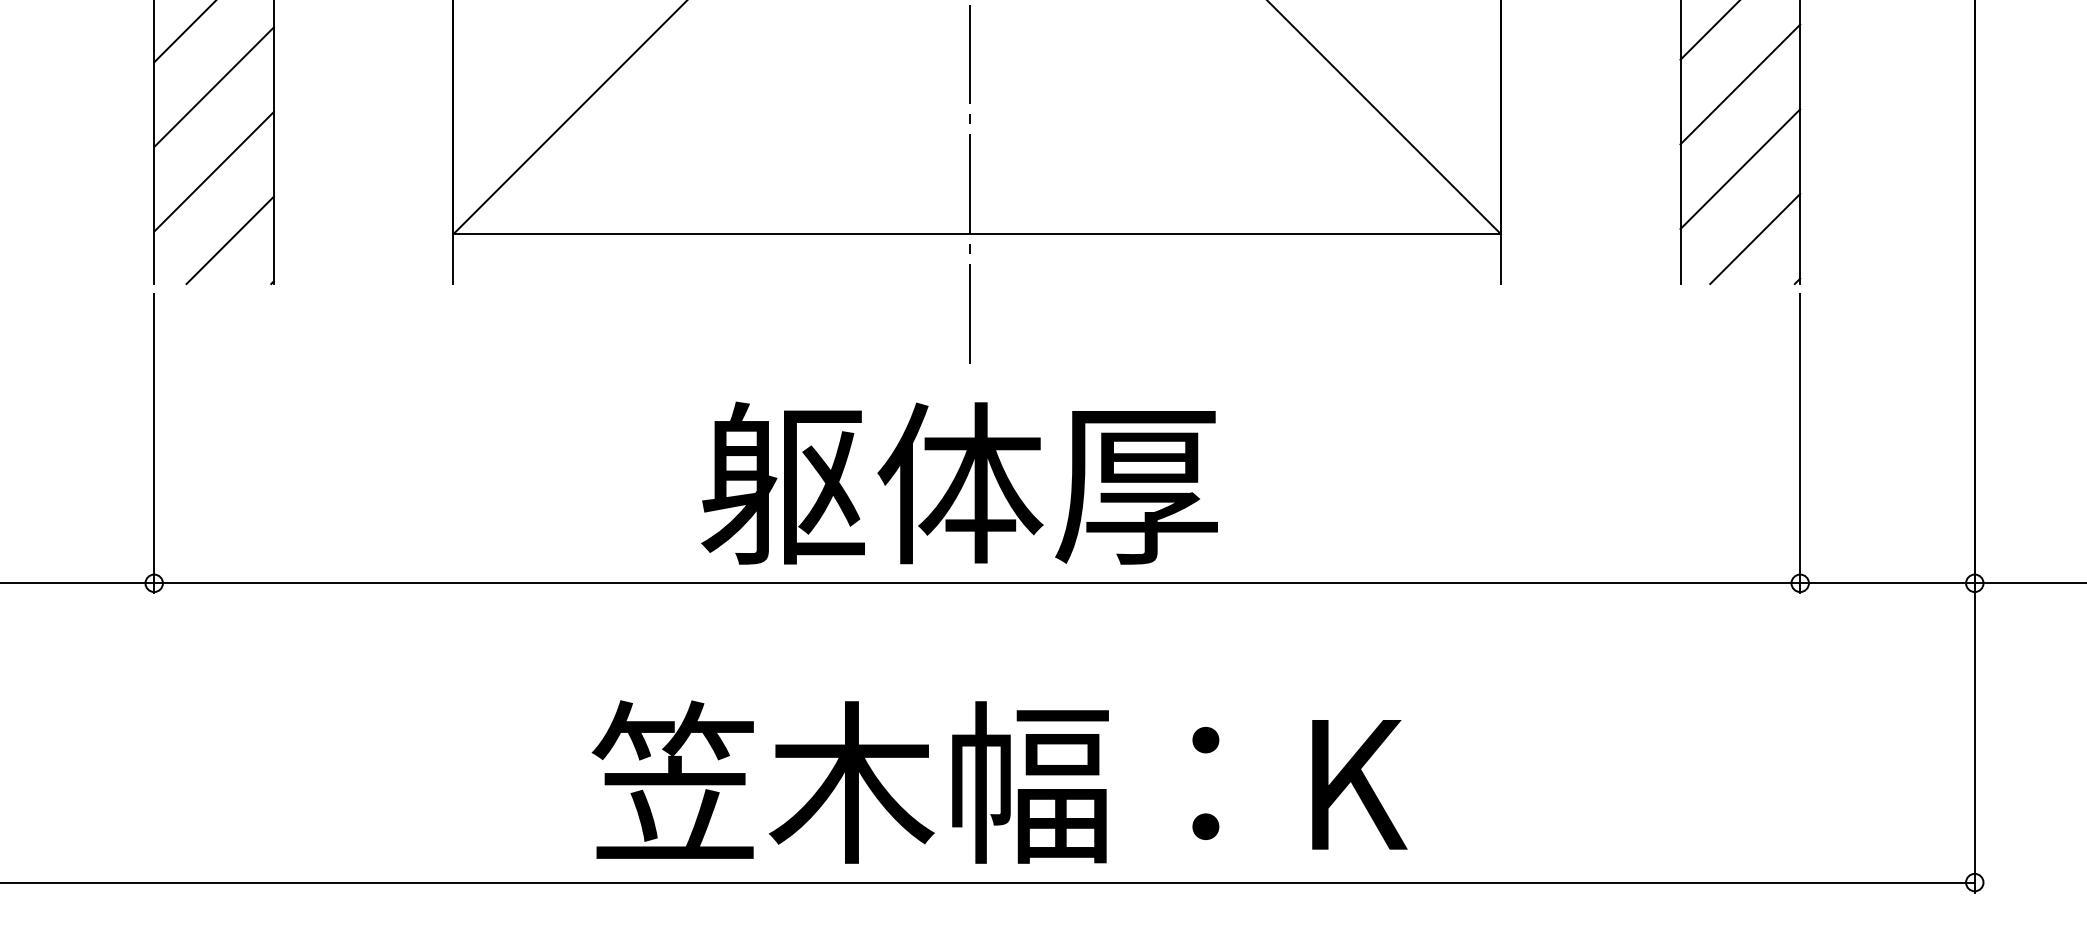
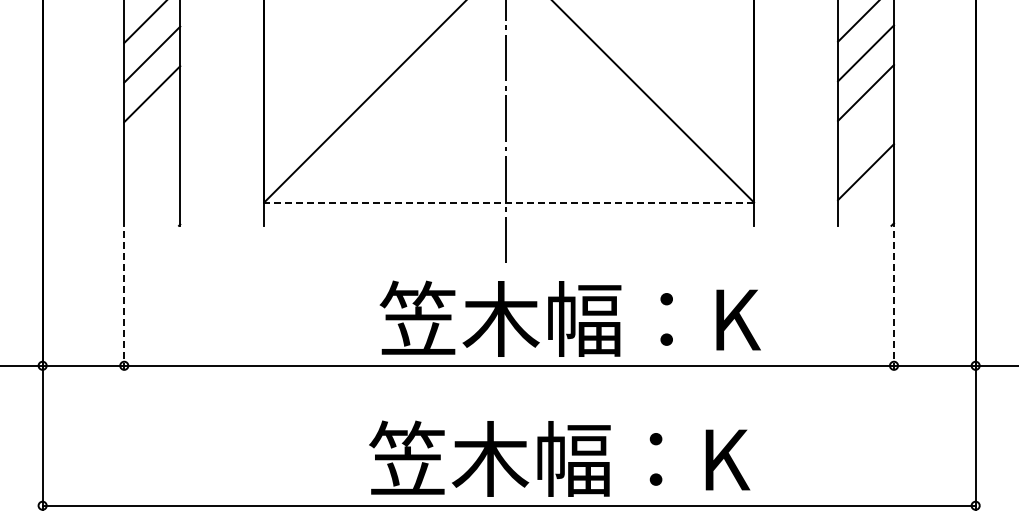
line: (1741, 84) -> (866, 132), removed
line: (214, 86) -> (152, 133), removed
line: (214, 172) -> (152, 173), removed
line: (977, 234) -> (509, 202), solid -> dashed
line: (229, 238) -> (159, 204), removed
line: (1754, 238) -> (872, 204), removed
line: (154, 443) -> (124, 300), solid -> dashed
line: (1801, 443) -> (894, 300), solid -> dashed
text: (1106, 482) -> (569, 318), 躯体厚 -> 笠木幅：K
text: (999, 781) -> (559, 458), moved

